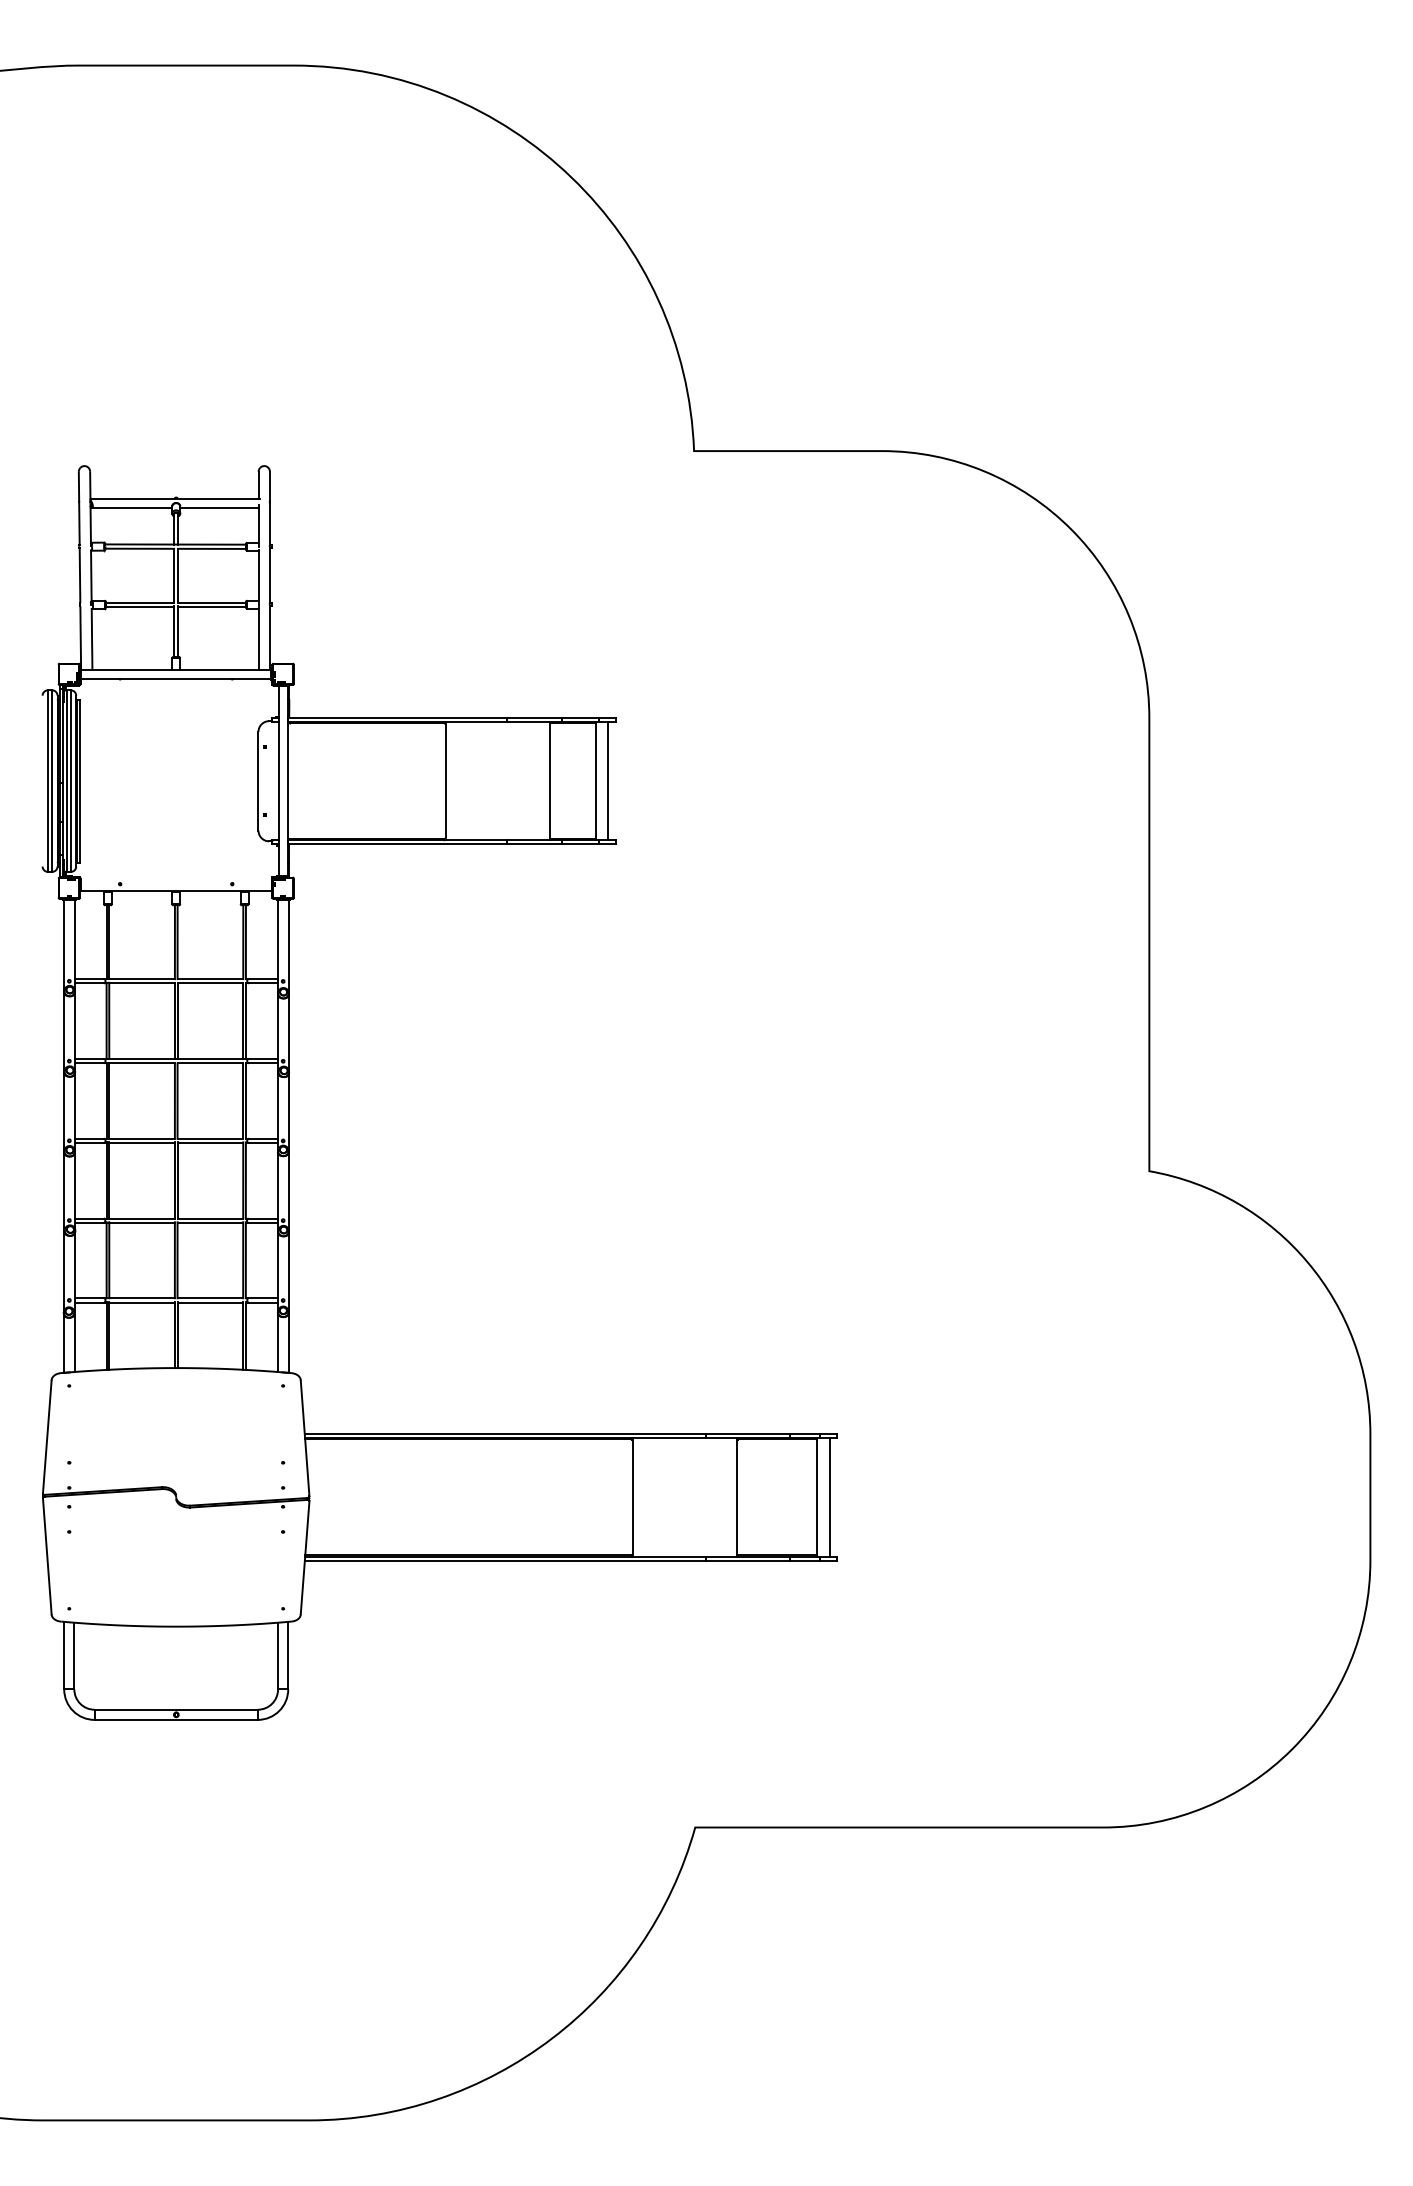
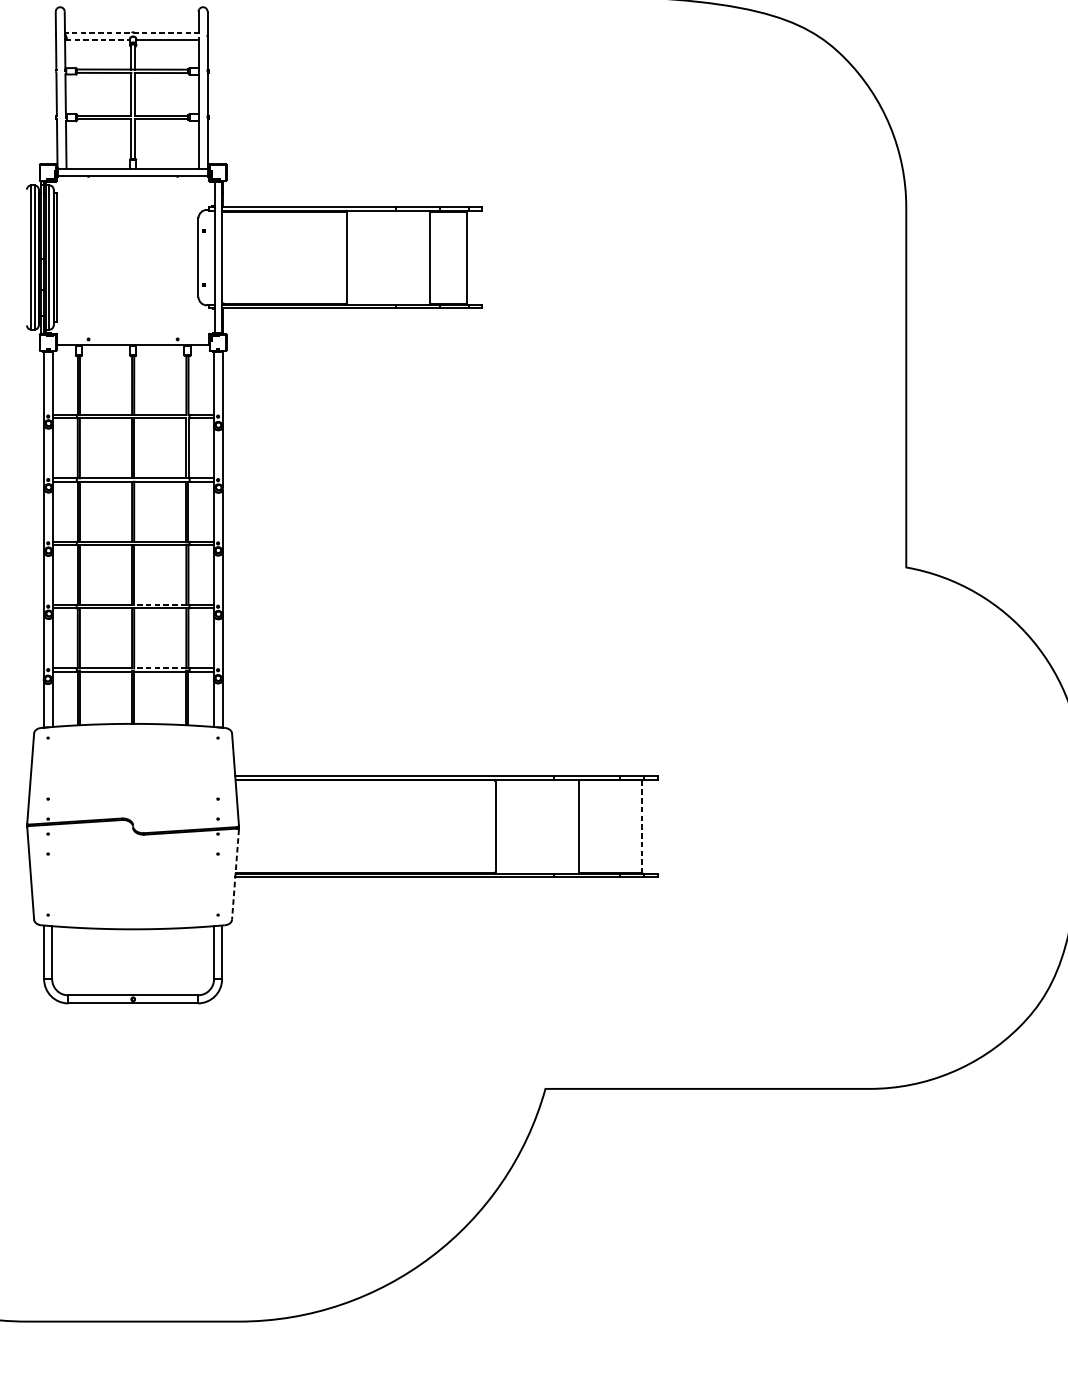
line: (175, 498) -> (132, 33), solid -> dashed
line: (132, 507) -> (98, 40), solid -> dashed
line: (608, 781) -> (476, 257), removed
line: (210, 1218) -> (160, 605), solid -> dashed
line: (210, 1298) -> (160, 668), solid -> dashed
line: (817, 1496) -> (642, 825), solid -> dashed
line: (829, 1497) -> (652, 826), removed
line: (305, 1557) -> (235, 874), solid -> dashed

